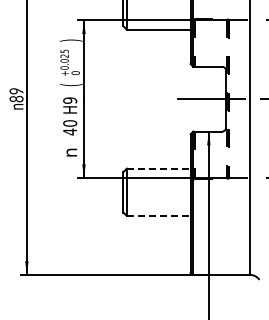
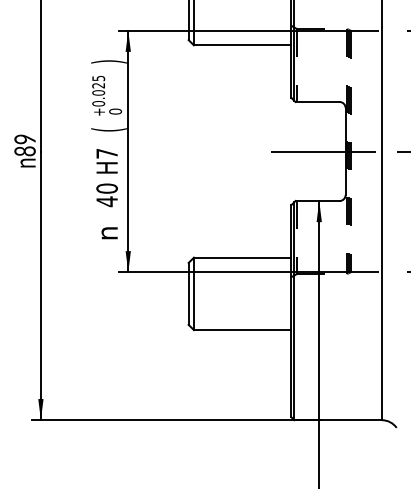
text: (70, 100) -> (107, 153), H9 -> H7
line: (158, 168) -> (242, 257), dashed -> solid
line: (158, 215) -> (242, 329), dashed -> solid

